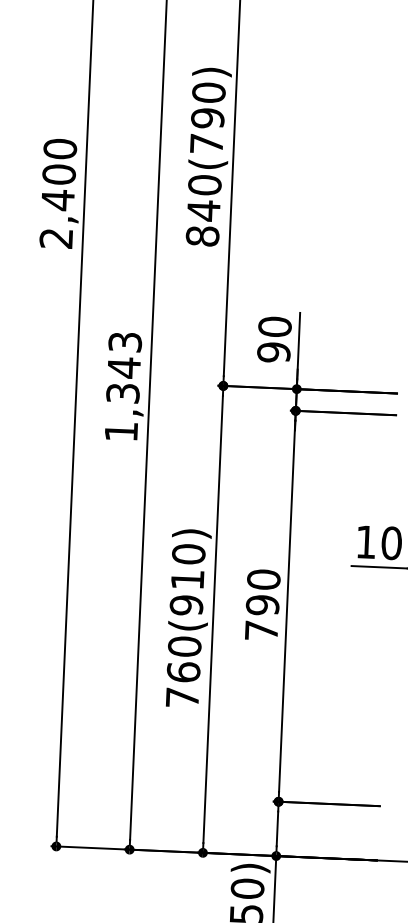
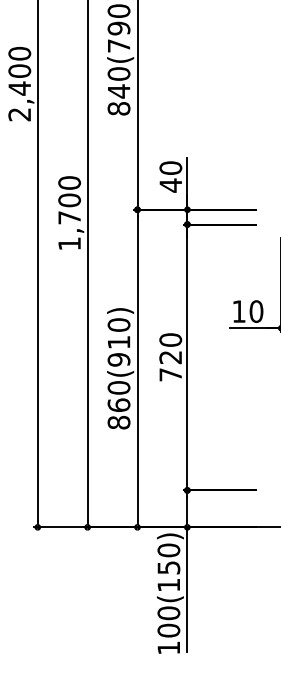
text: (273, 352) -> (170, 185), 90 -> 40
text: (123, 367) -> (69, 200), 1,343 -> 1,700
text: (262, 605) -> (170, 357), 790 -> 720
text: (181, 697) -> (118, 422), 760(910) -> 860(910)

